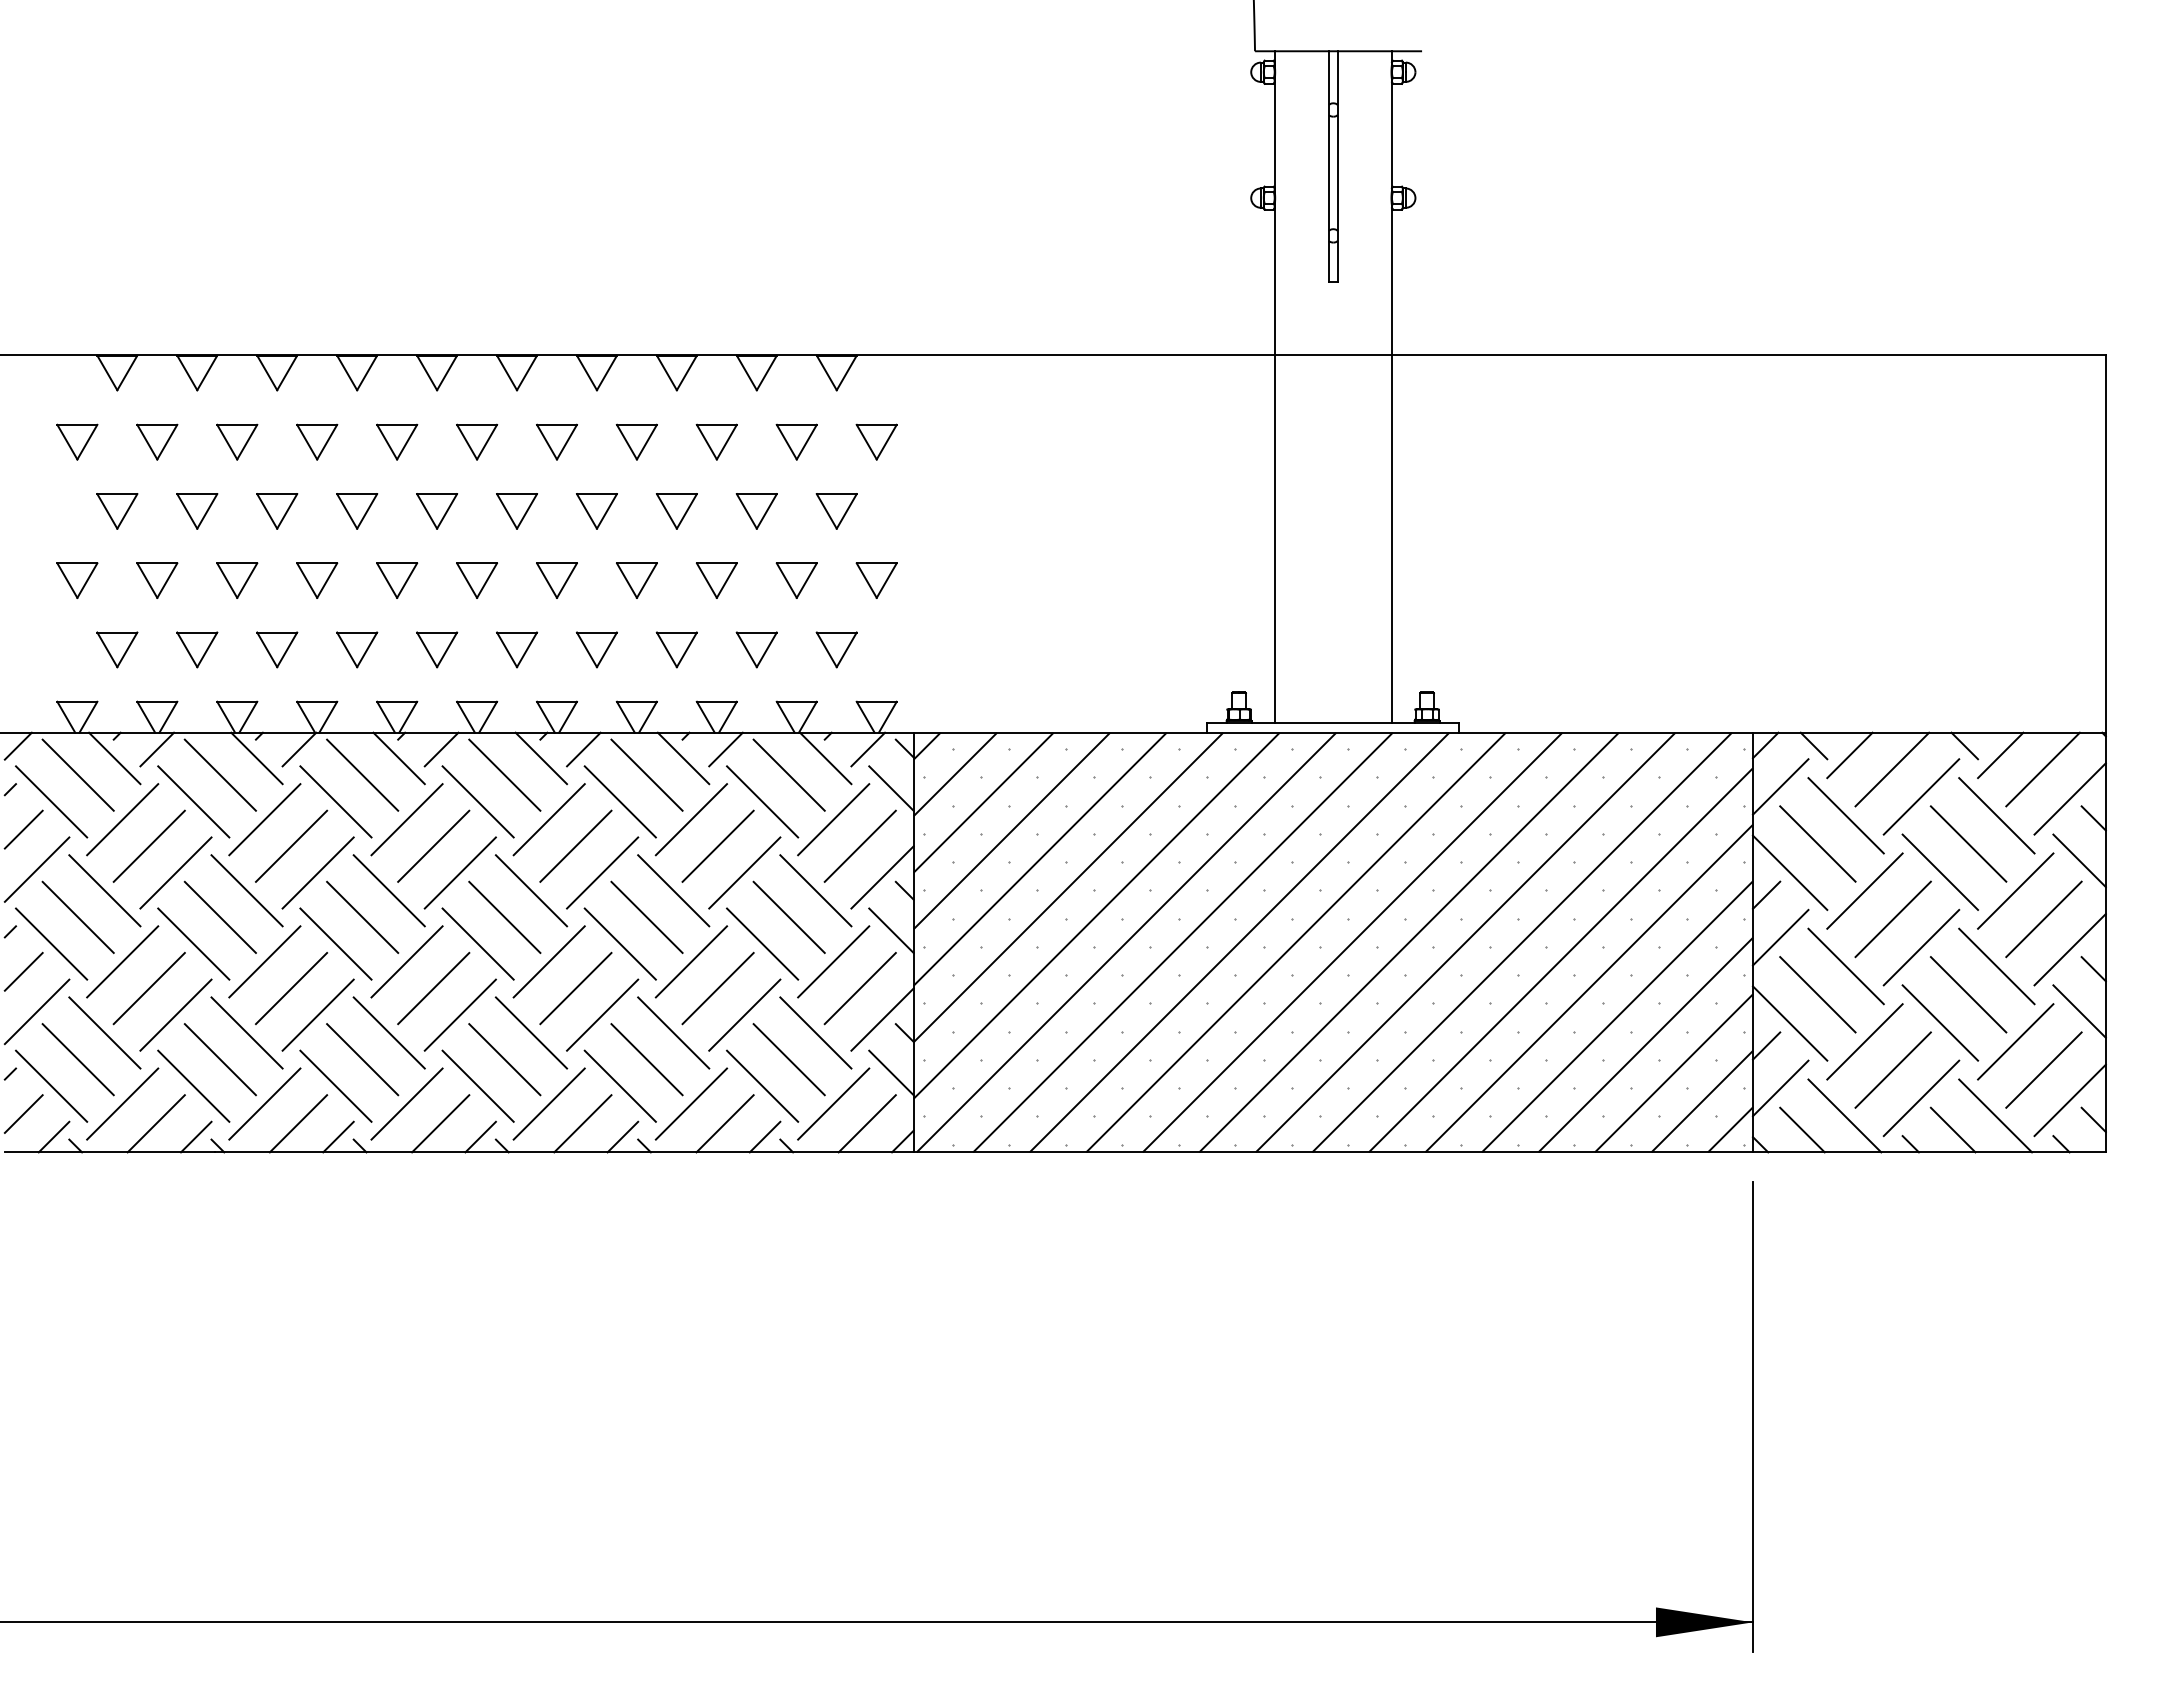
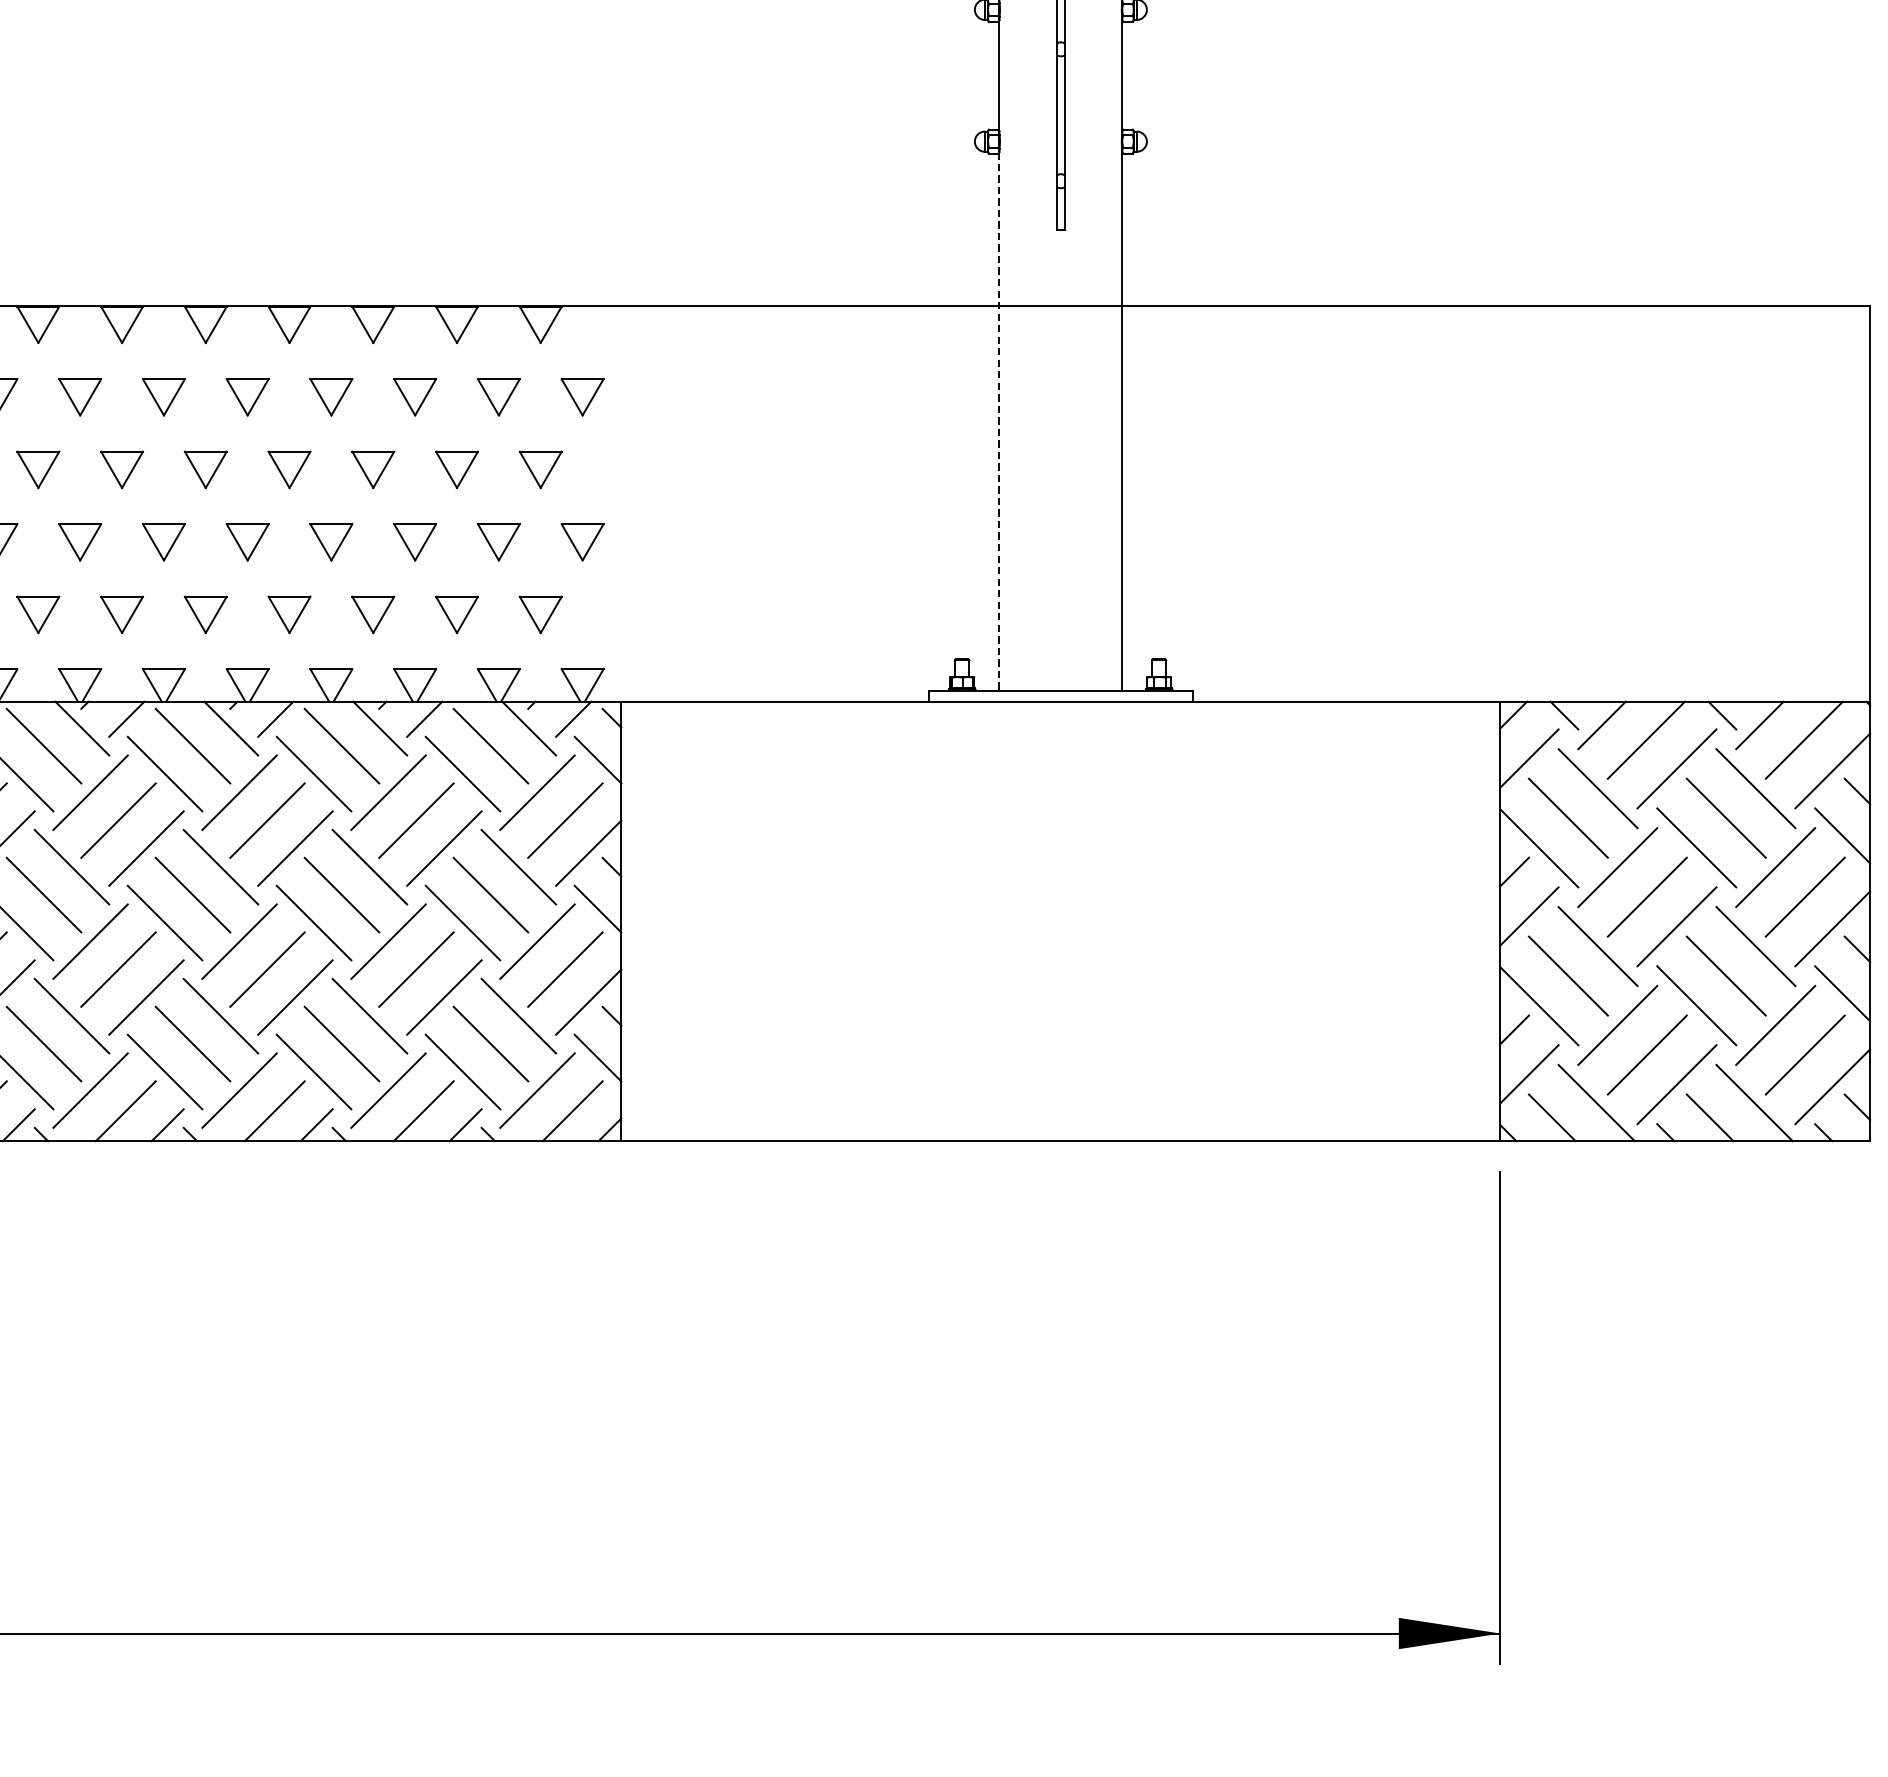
line: (1274, 465) -> (999, 421), solid -> dashed
hatch: (1332, 942) -> (1060, 921), removed

